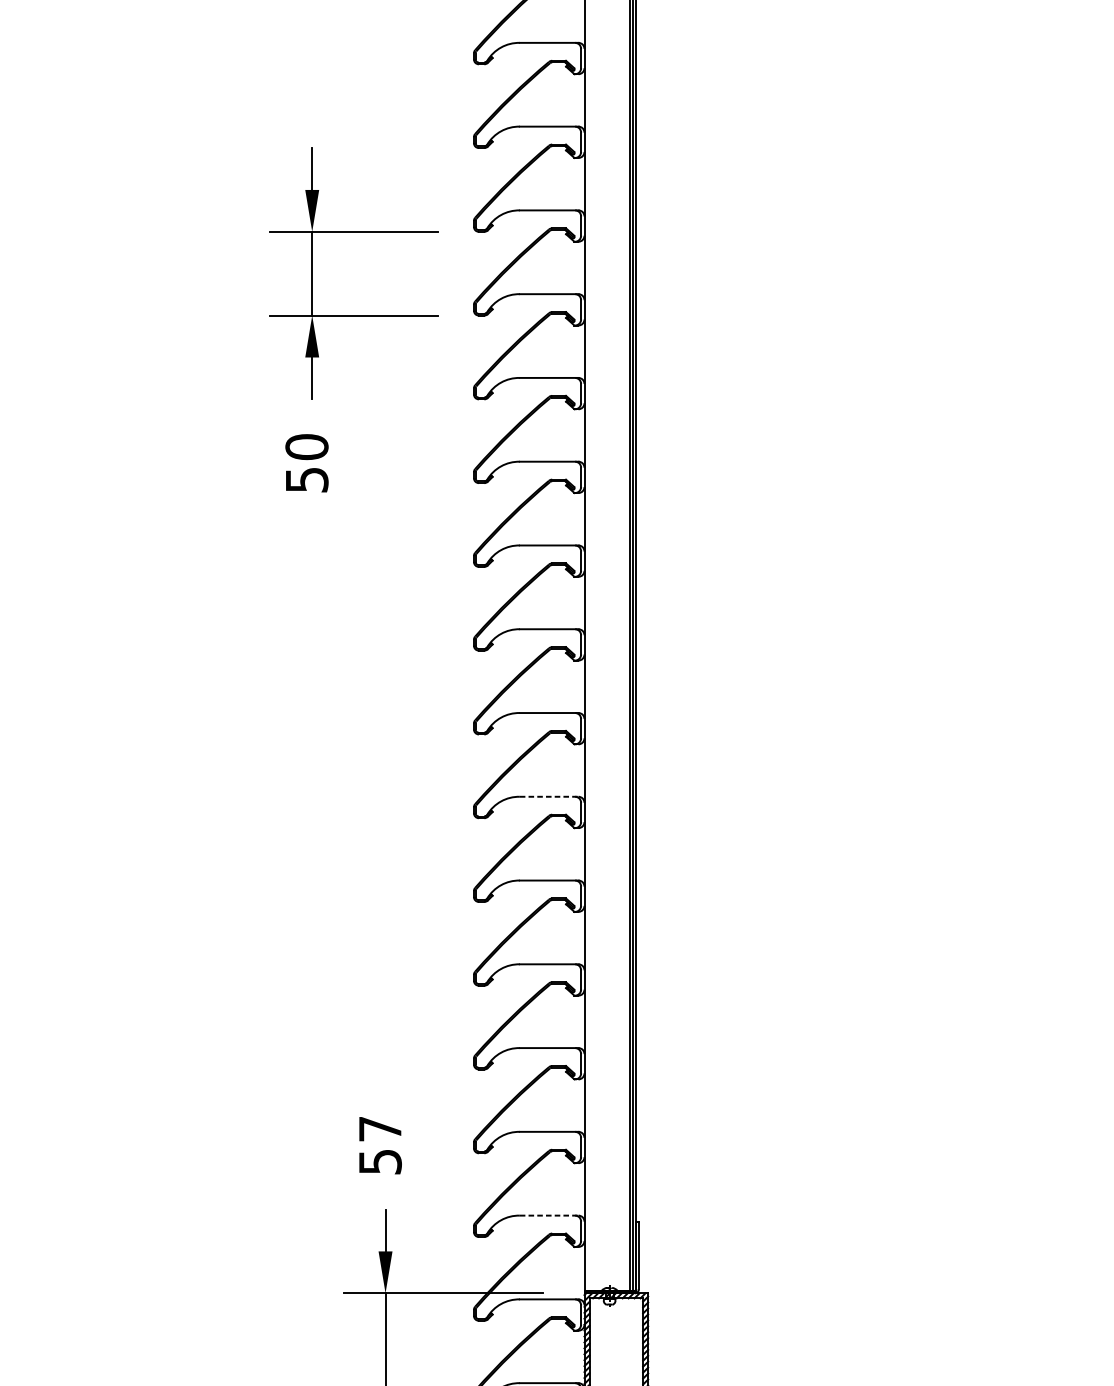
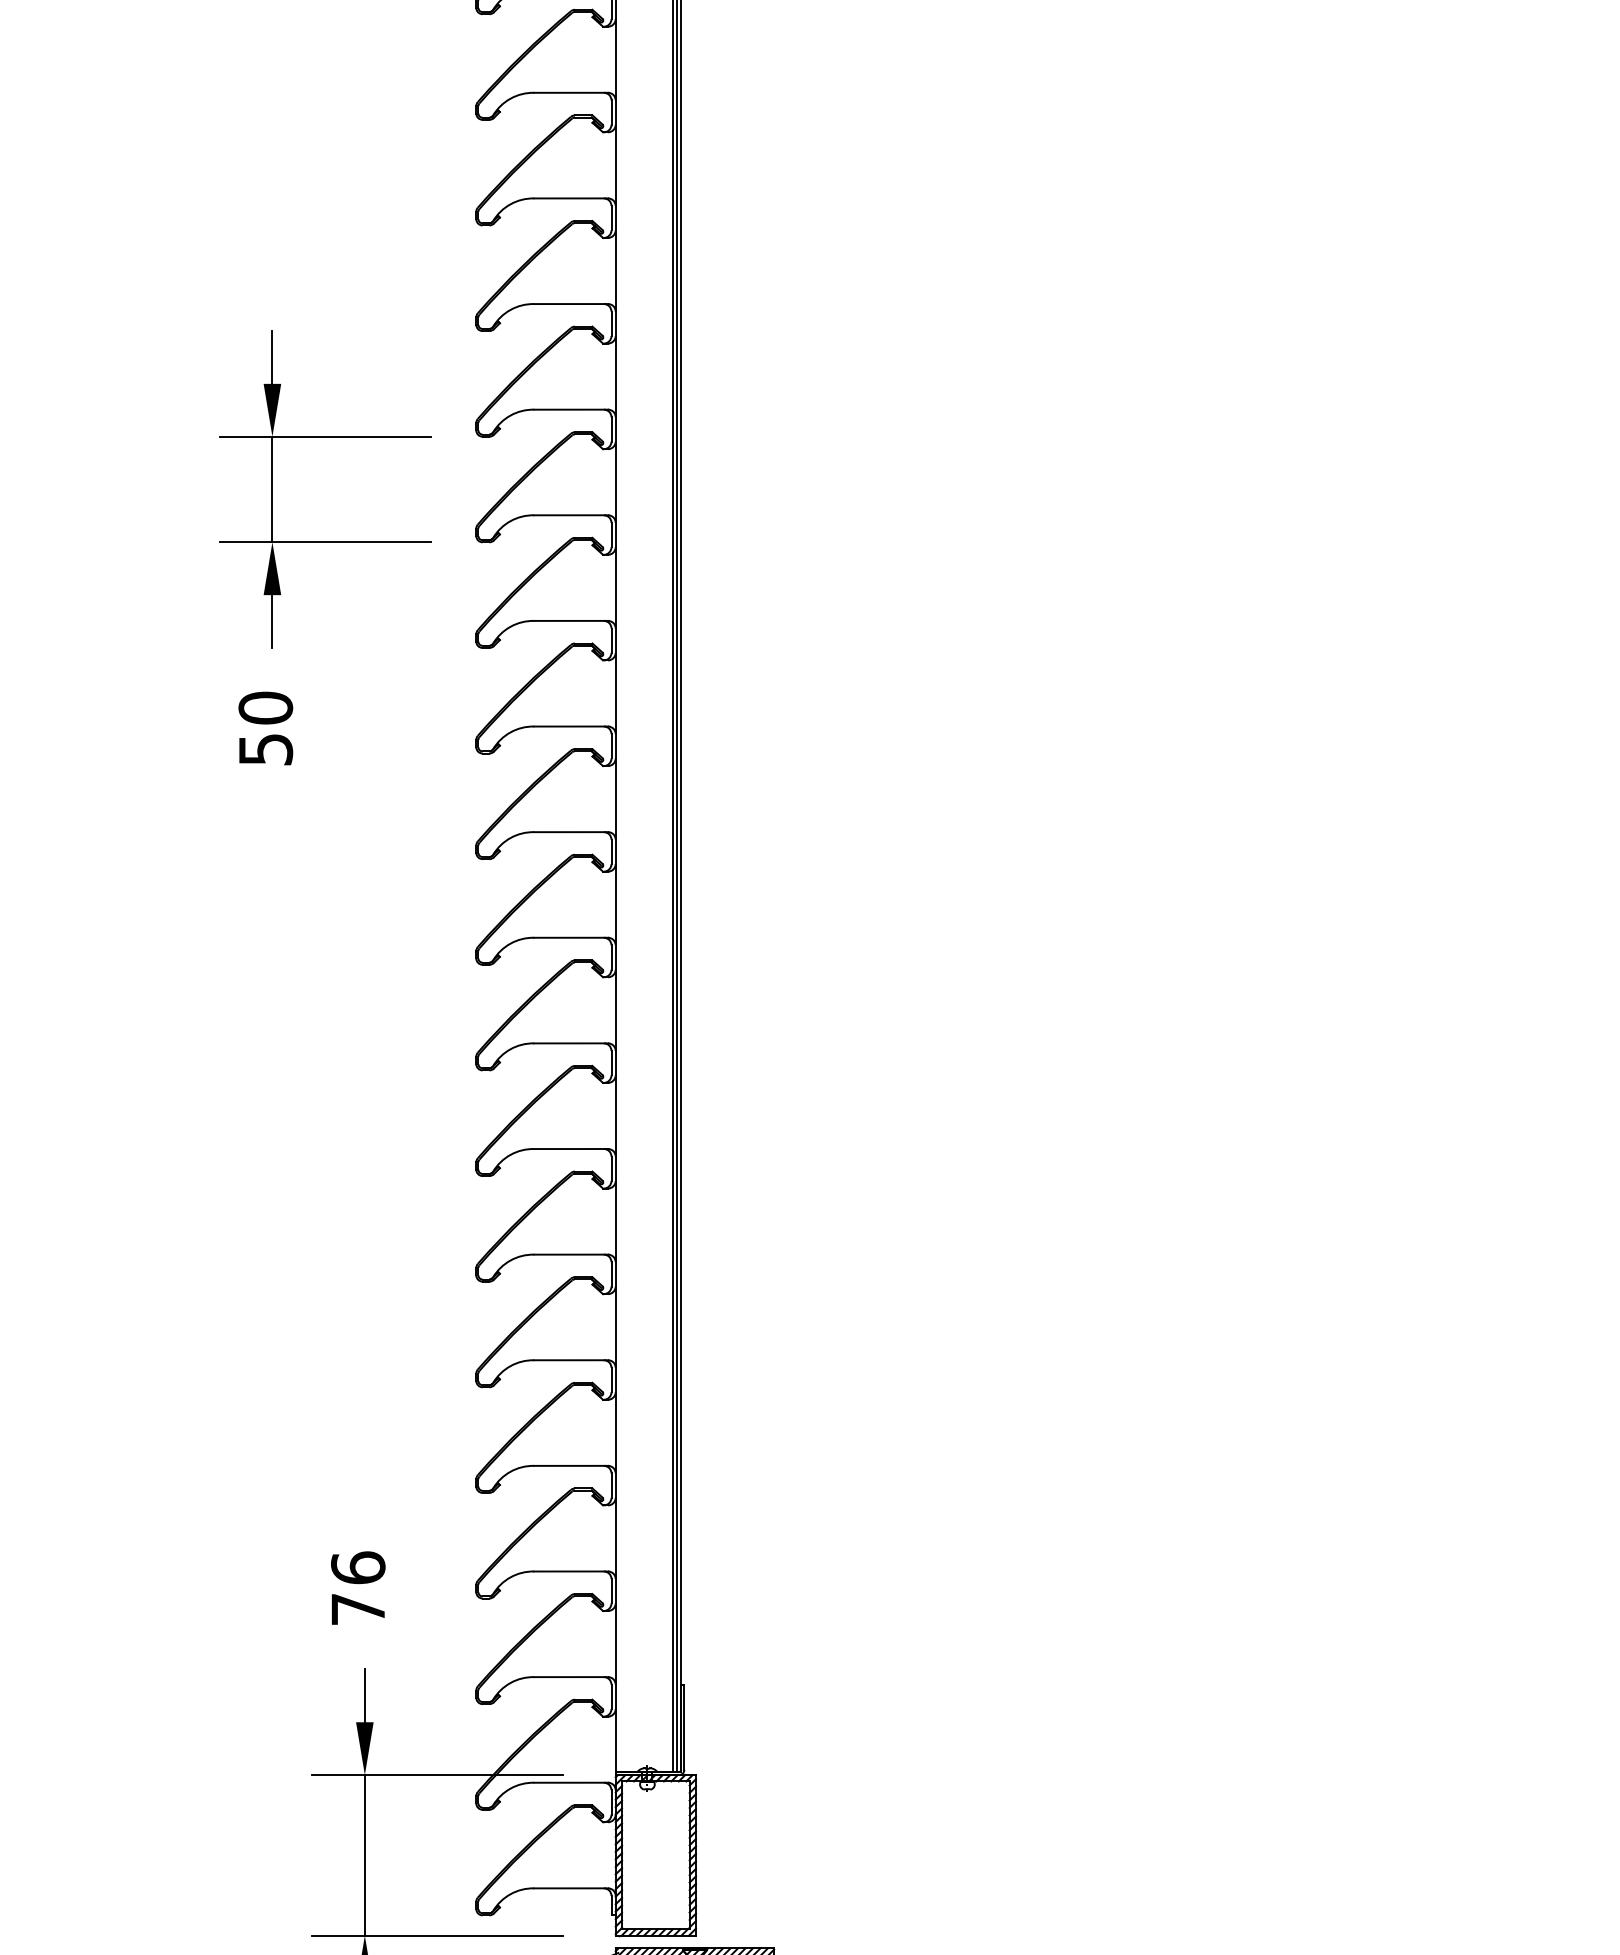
line: (549, 797) -> (571, 1149), dashed -> solid
text: (380, 1145) -> (358, 1588), 57 -> 76
line: (549, 1215) -> (571, 1677), dashed -> solid

